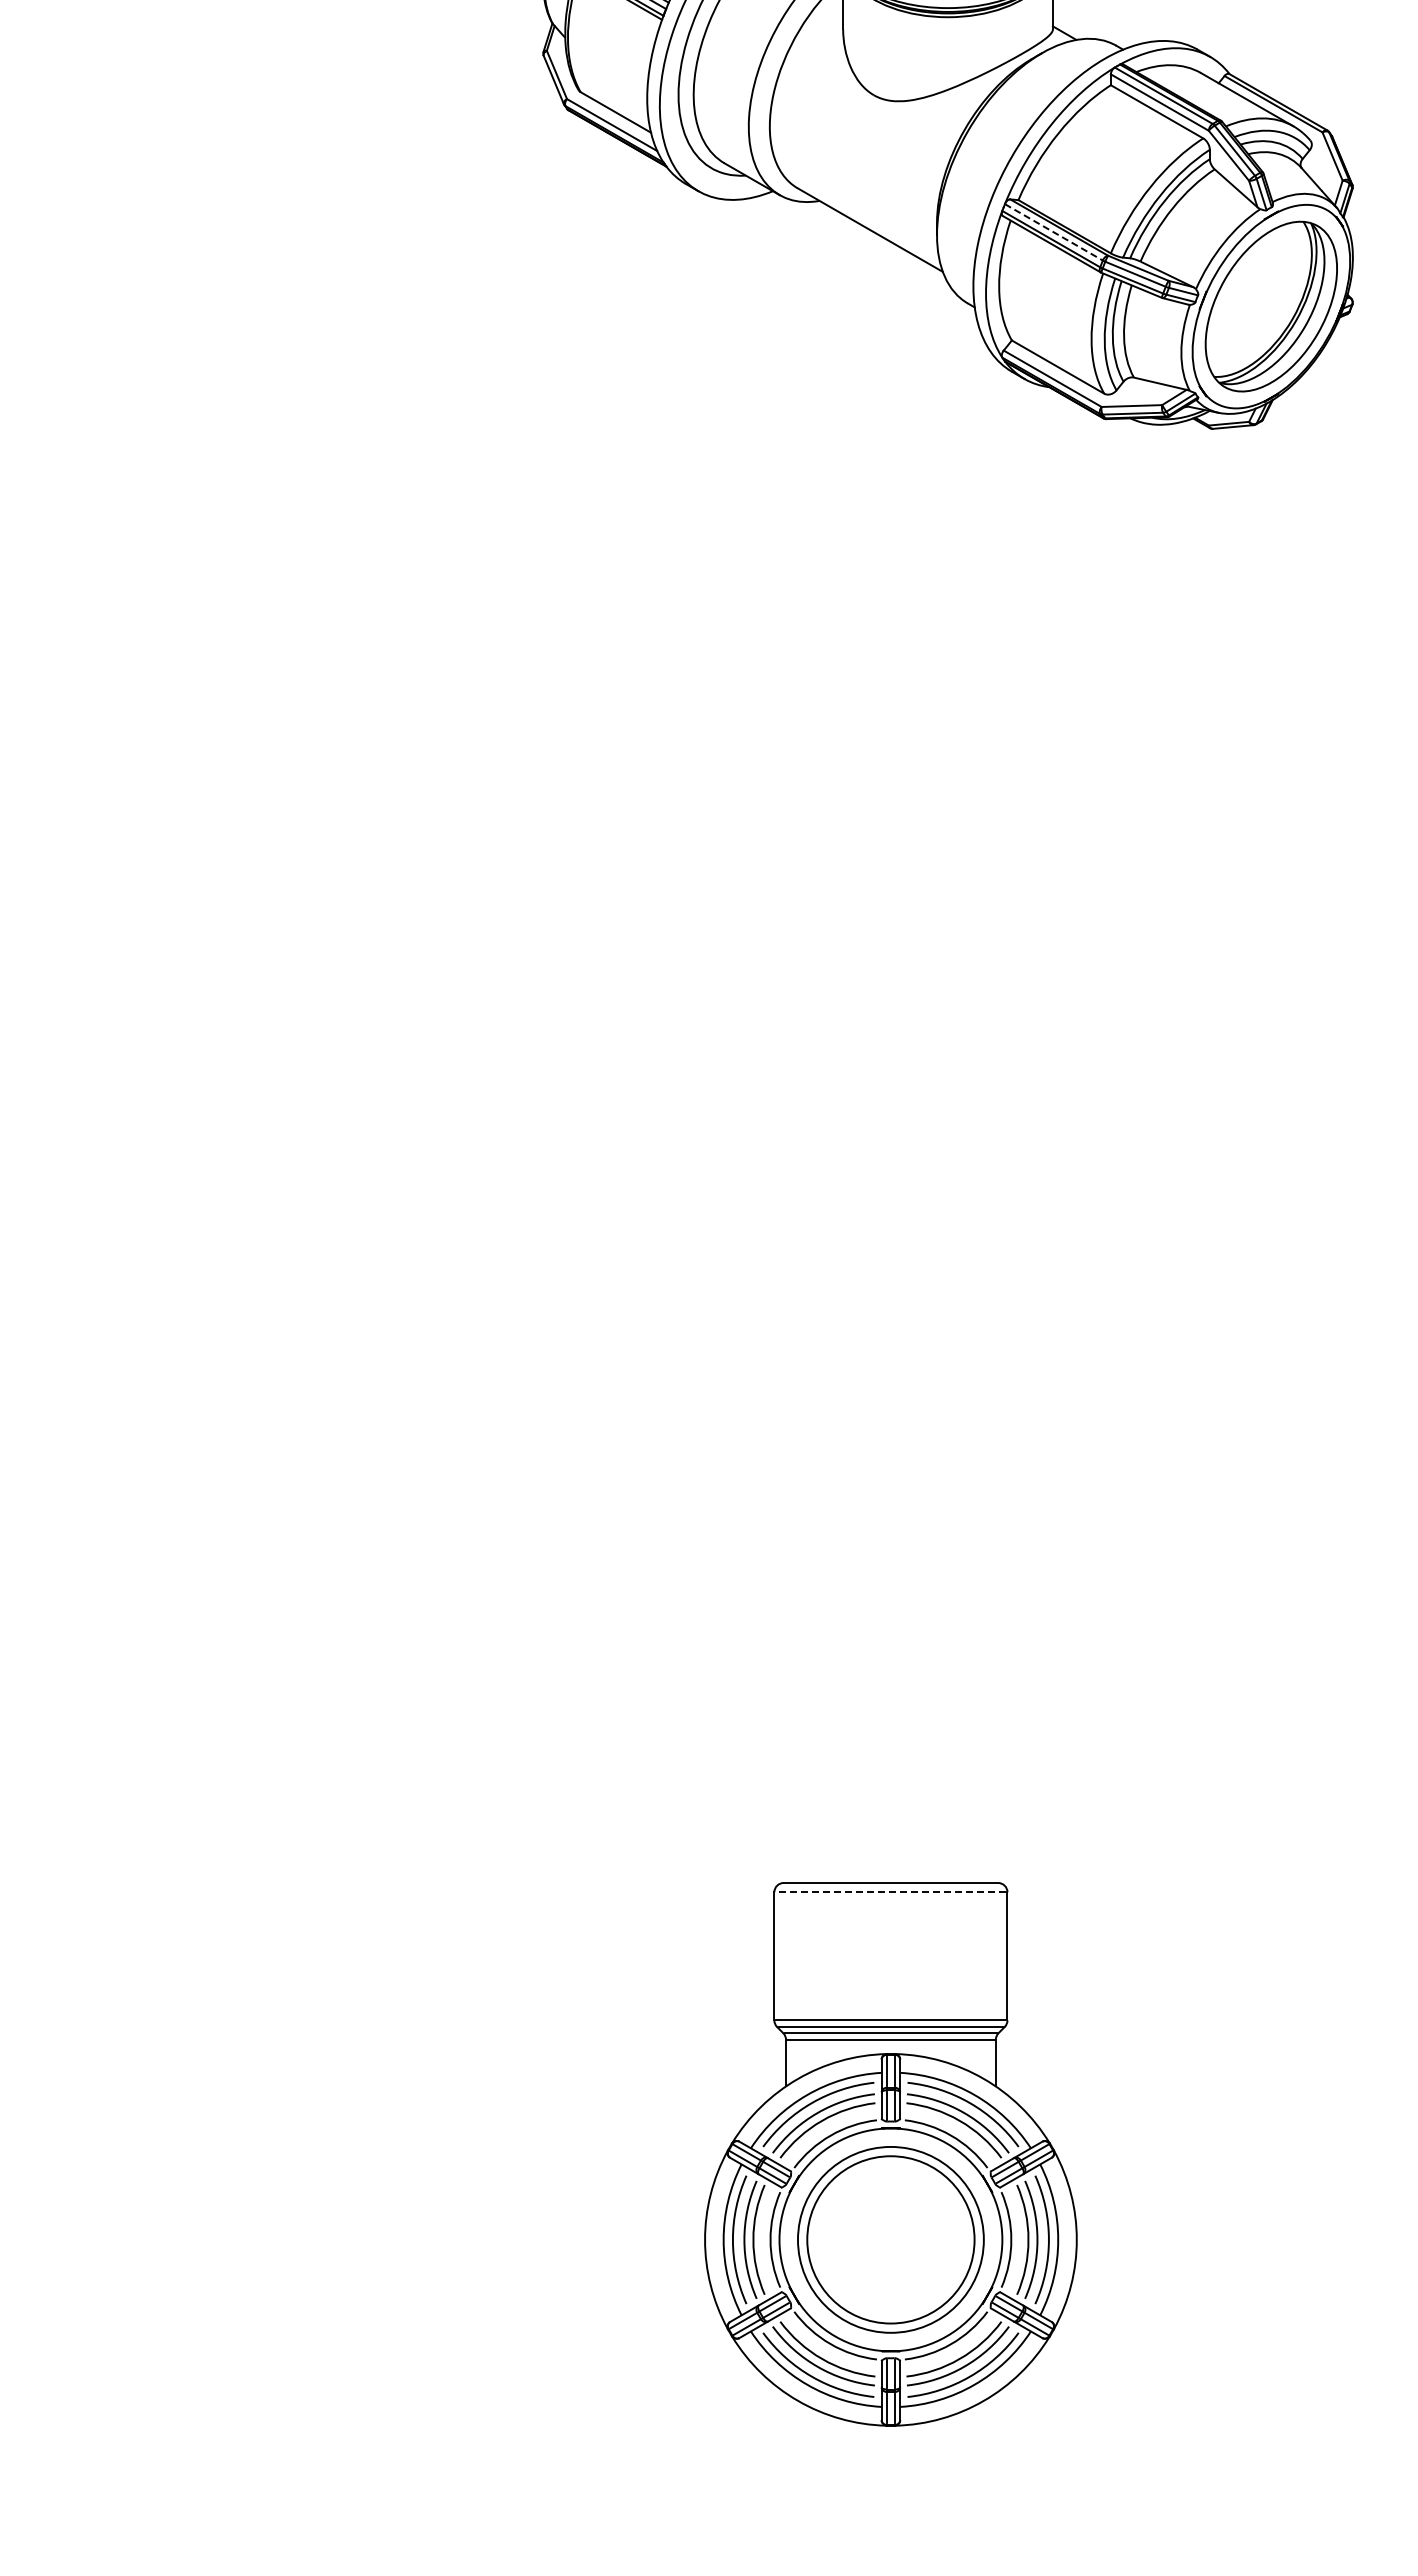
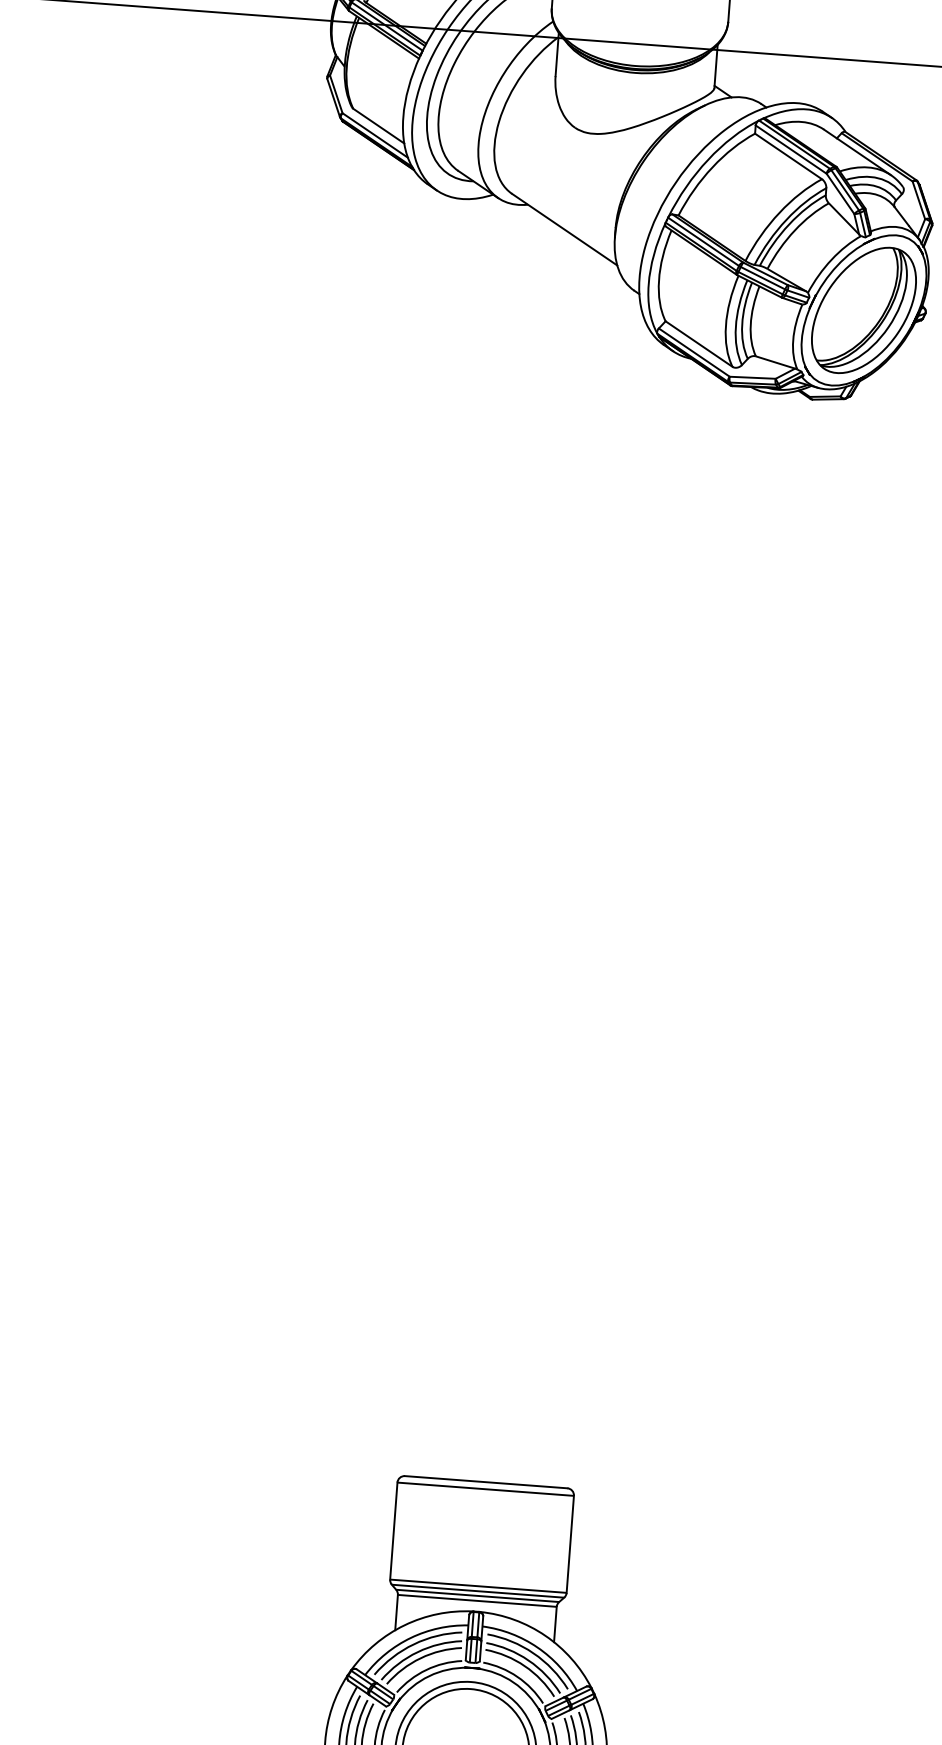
line: (1054, 232) -> (704, 241), dashed -> solid
line: (890, 1892) -> (485, 1489), dashed -> solid

